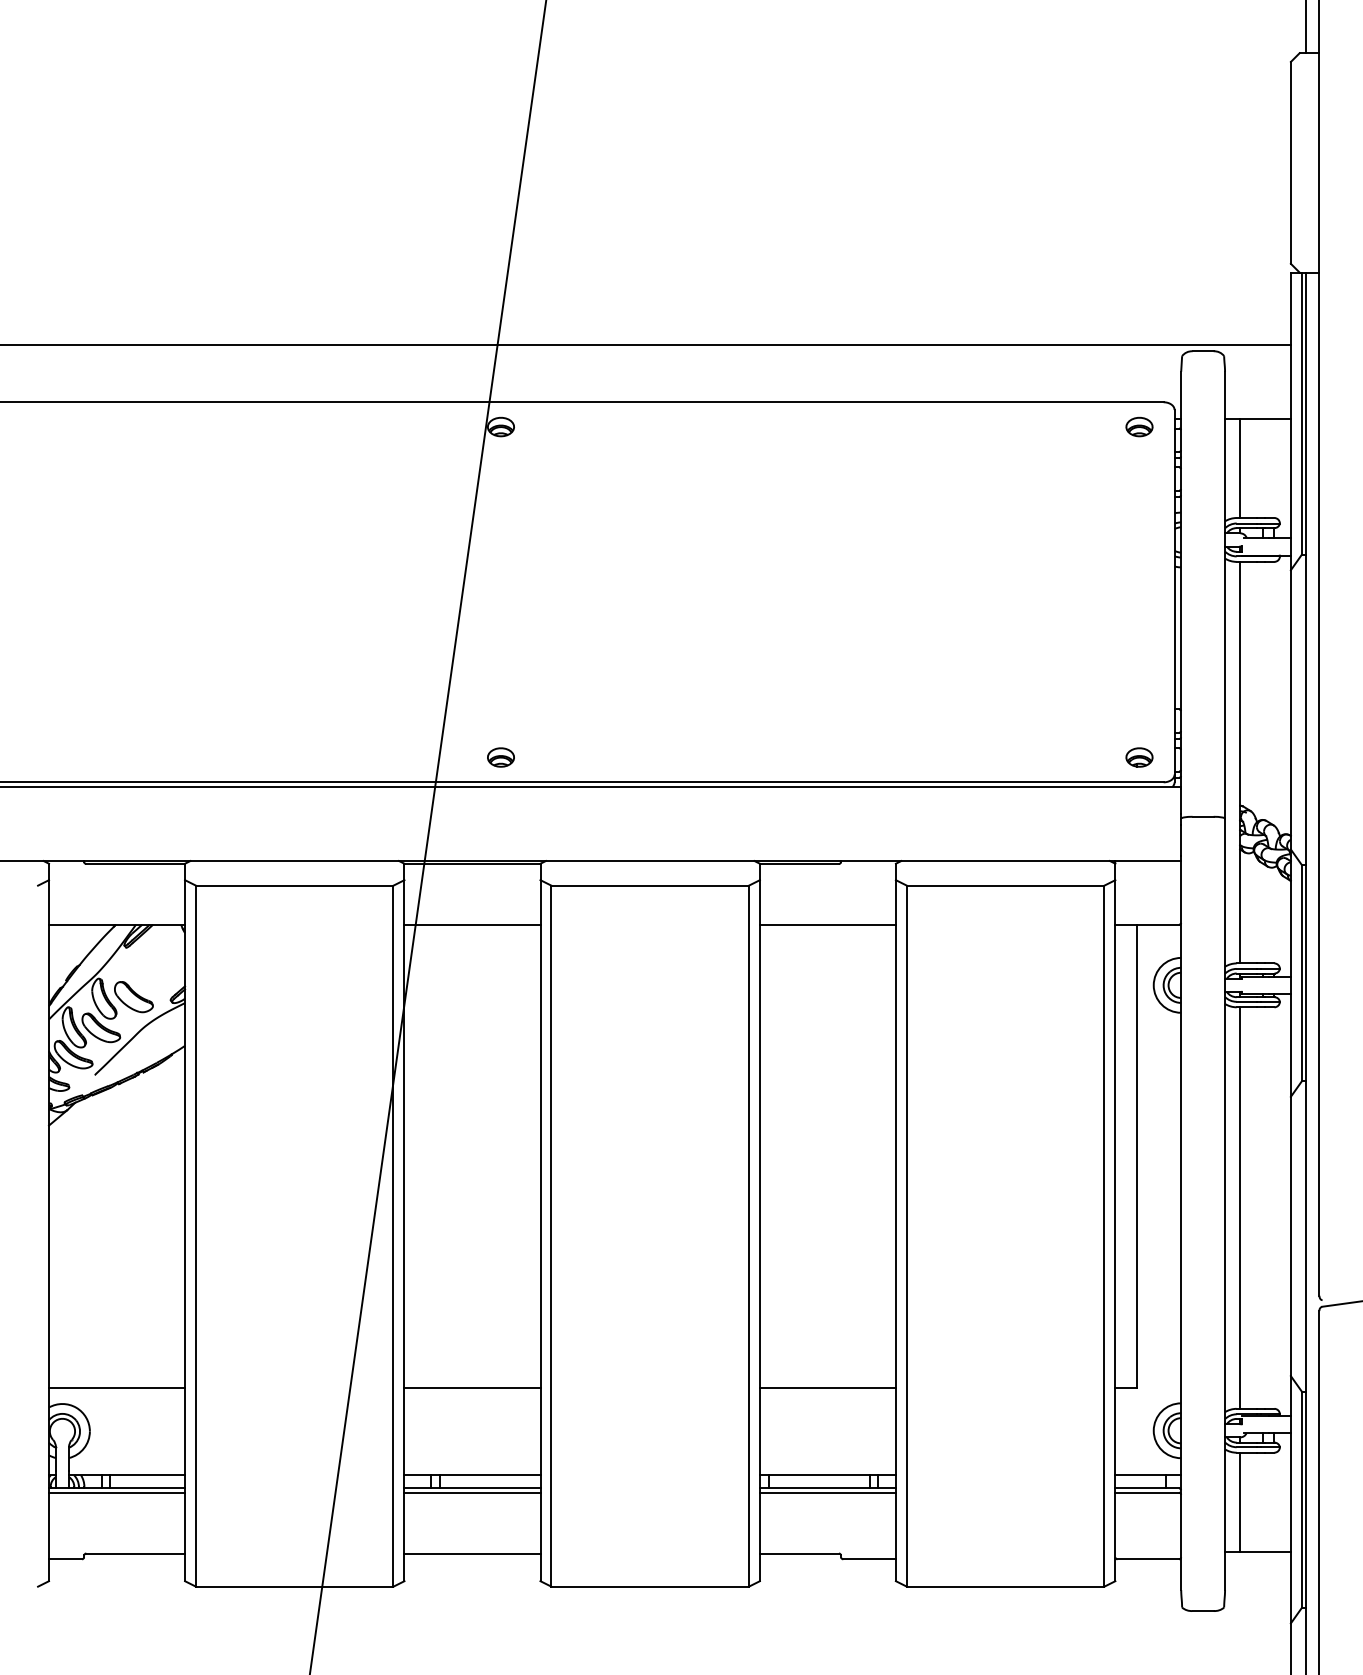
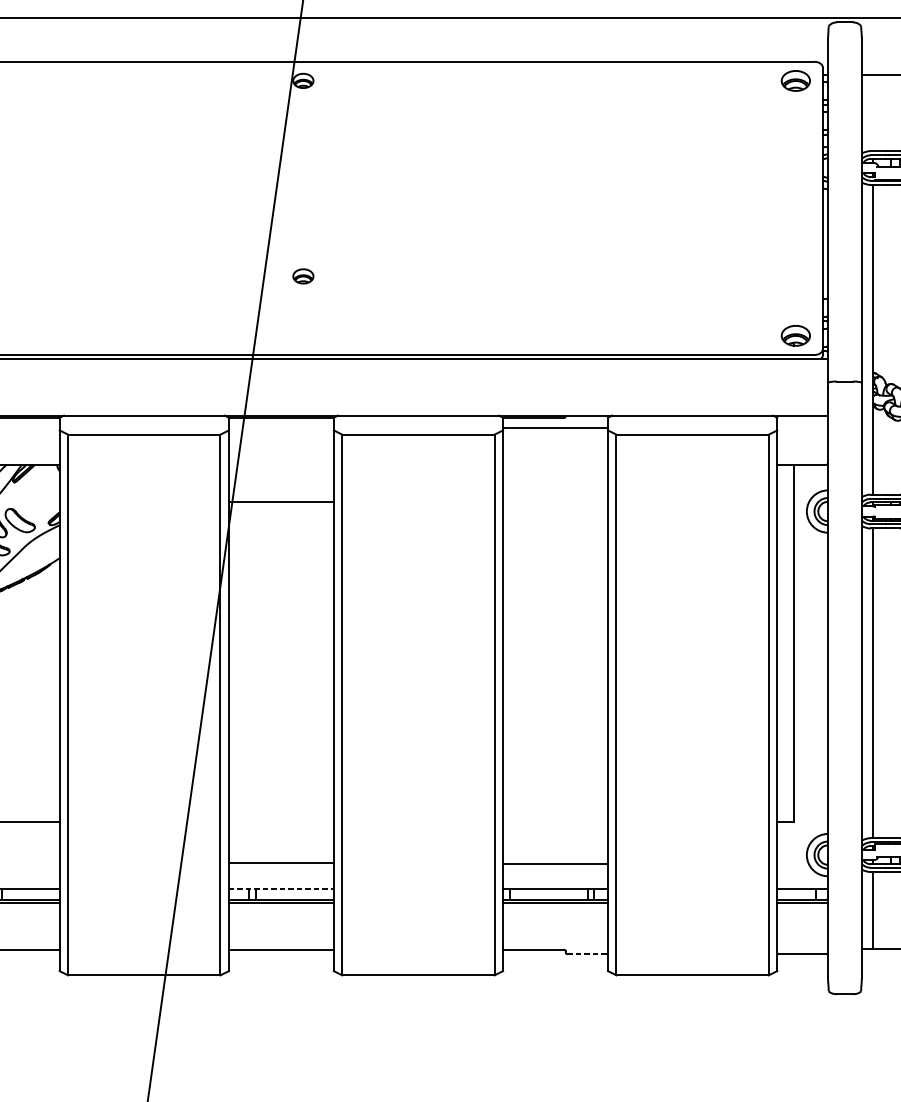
part: (1139, 426) -> (795, 80), size x1.4
line: (1240, 468) -> (873, 112), removed
part: (500, 757) -> (303, 276), moved
part: (1139, 757) -> (795, 335), size x1.4
line: (472, 924) -> (281, 501), moved
line: (827, 924) -> (555, 427), moved
line: (472, 1387) -> (281, 862), moved
line: (827, 1387) -> (555, 864), moved
line: (472, 1475) -> (281, 889), solid -> dashed
line: (870, 1559) -> (588, 954), solid -> dashed

